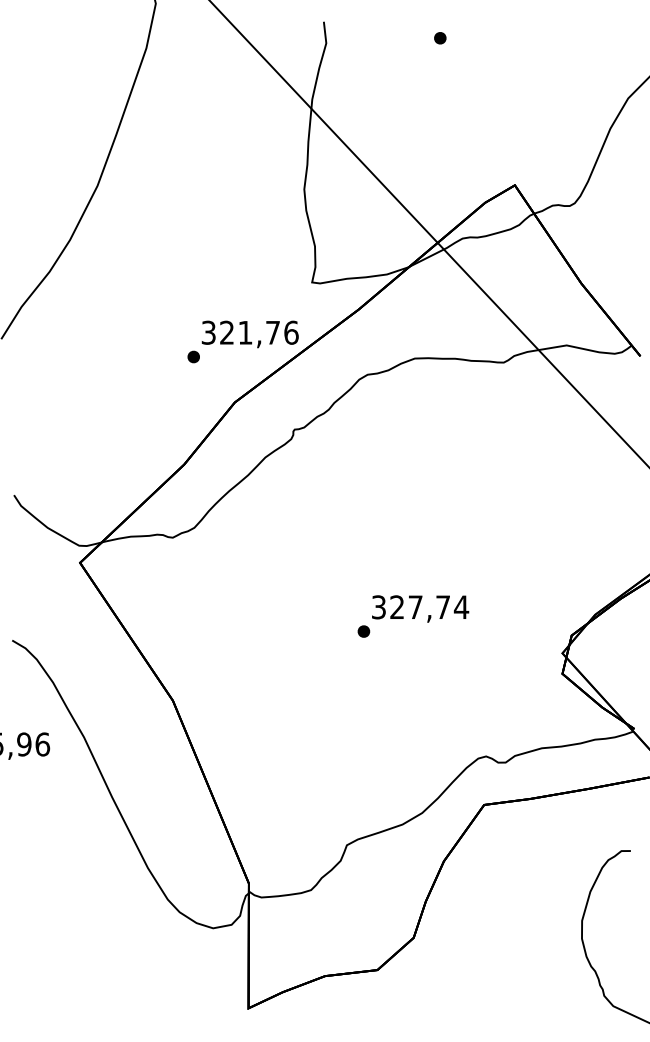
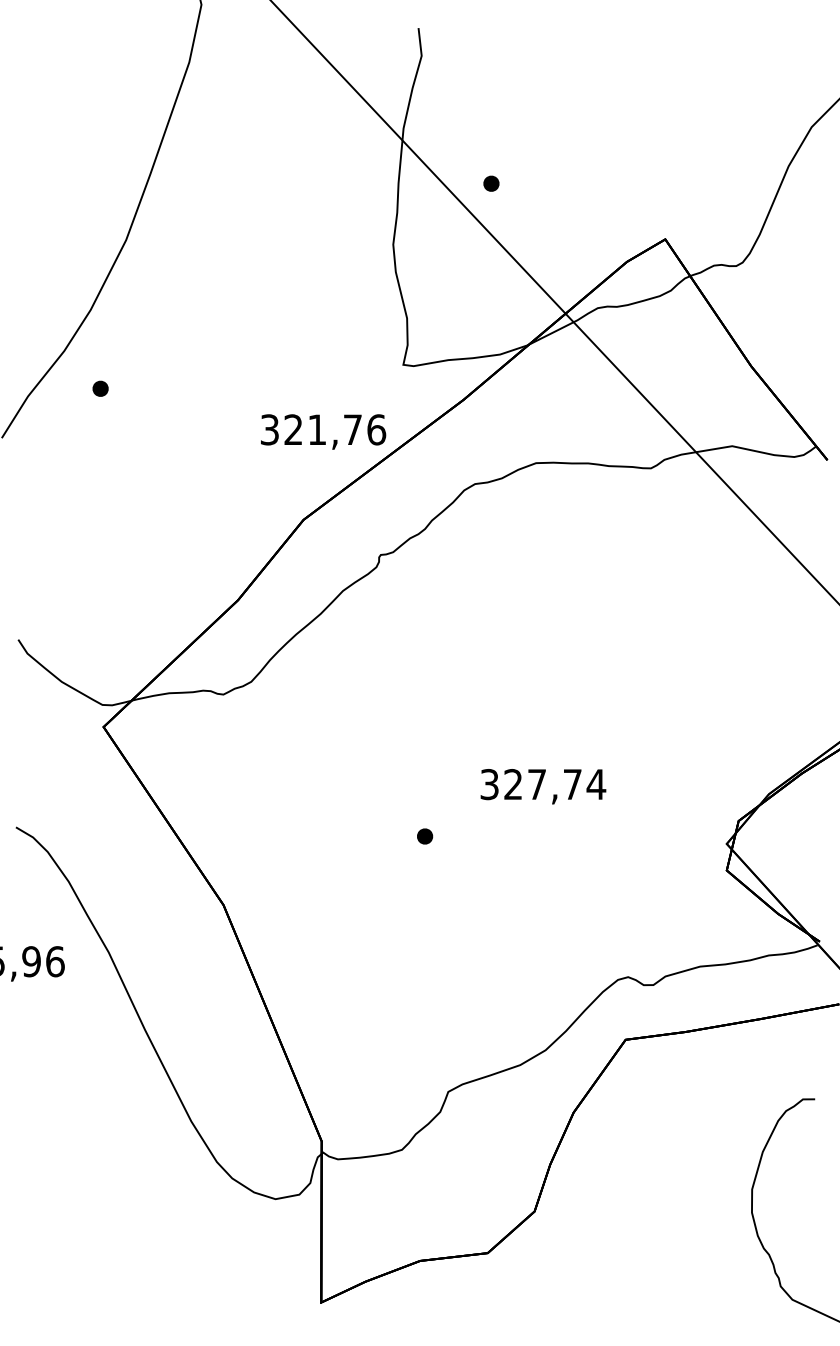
part: (440, 38) -> (491, 184), moved
part: (193, 356) -> (100, 388), moved
part: (363, 631) -> (424, 836), moved

